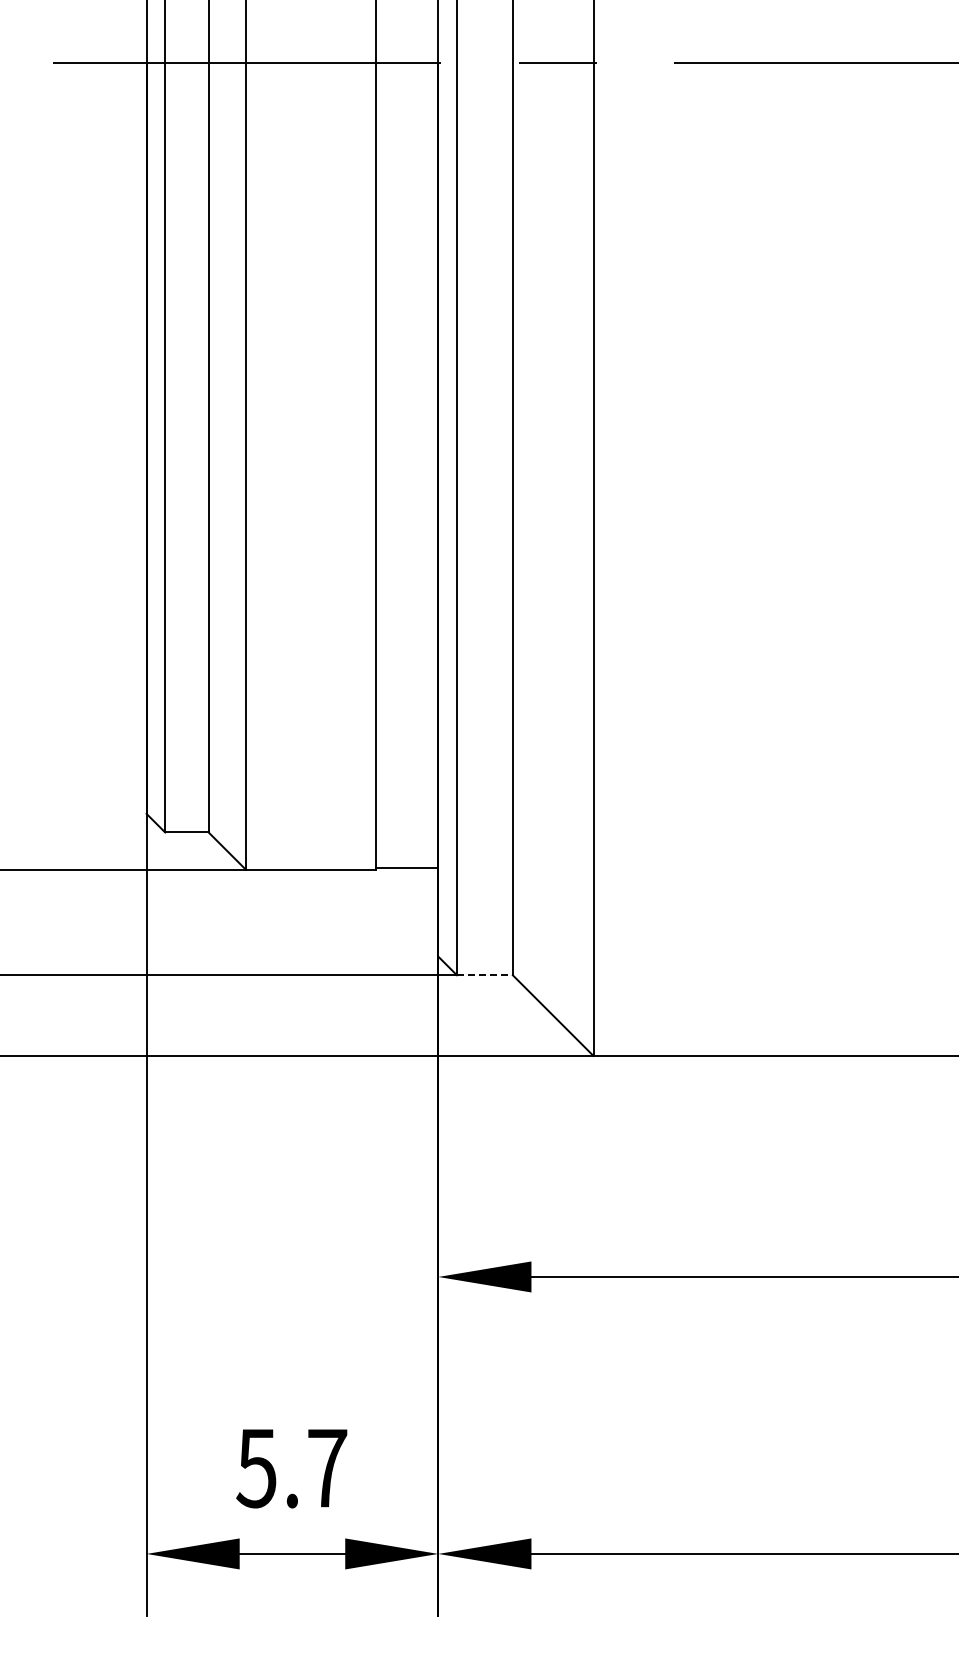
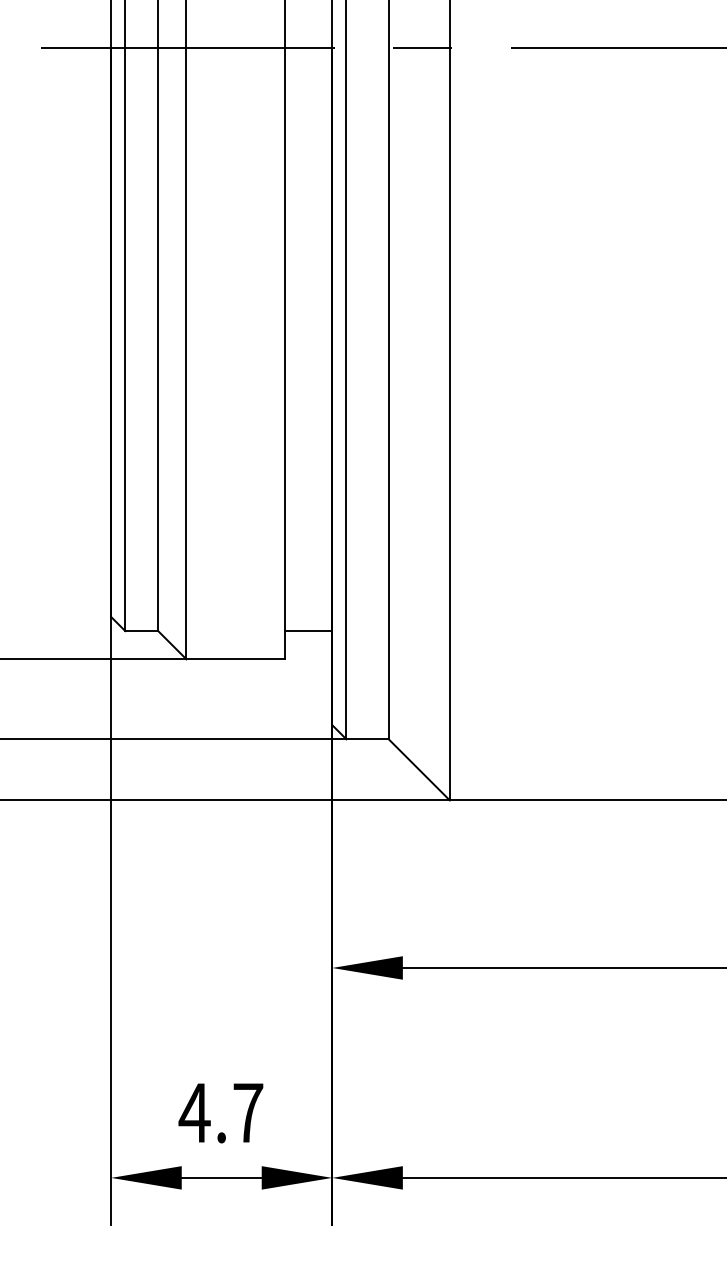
line: (407, 868) -> (308, 631), moved
line: (484, 975) -> (367, 739), dashed -> solid
text: (256, 1468) -> (194, 1113), 5.7 -> 4.7

